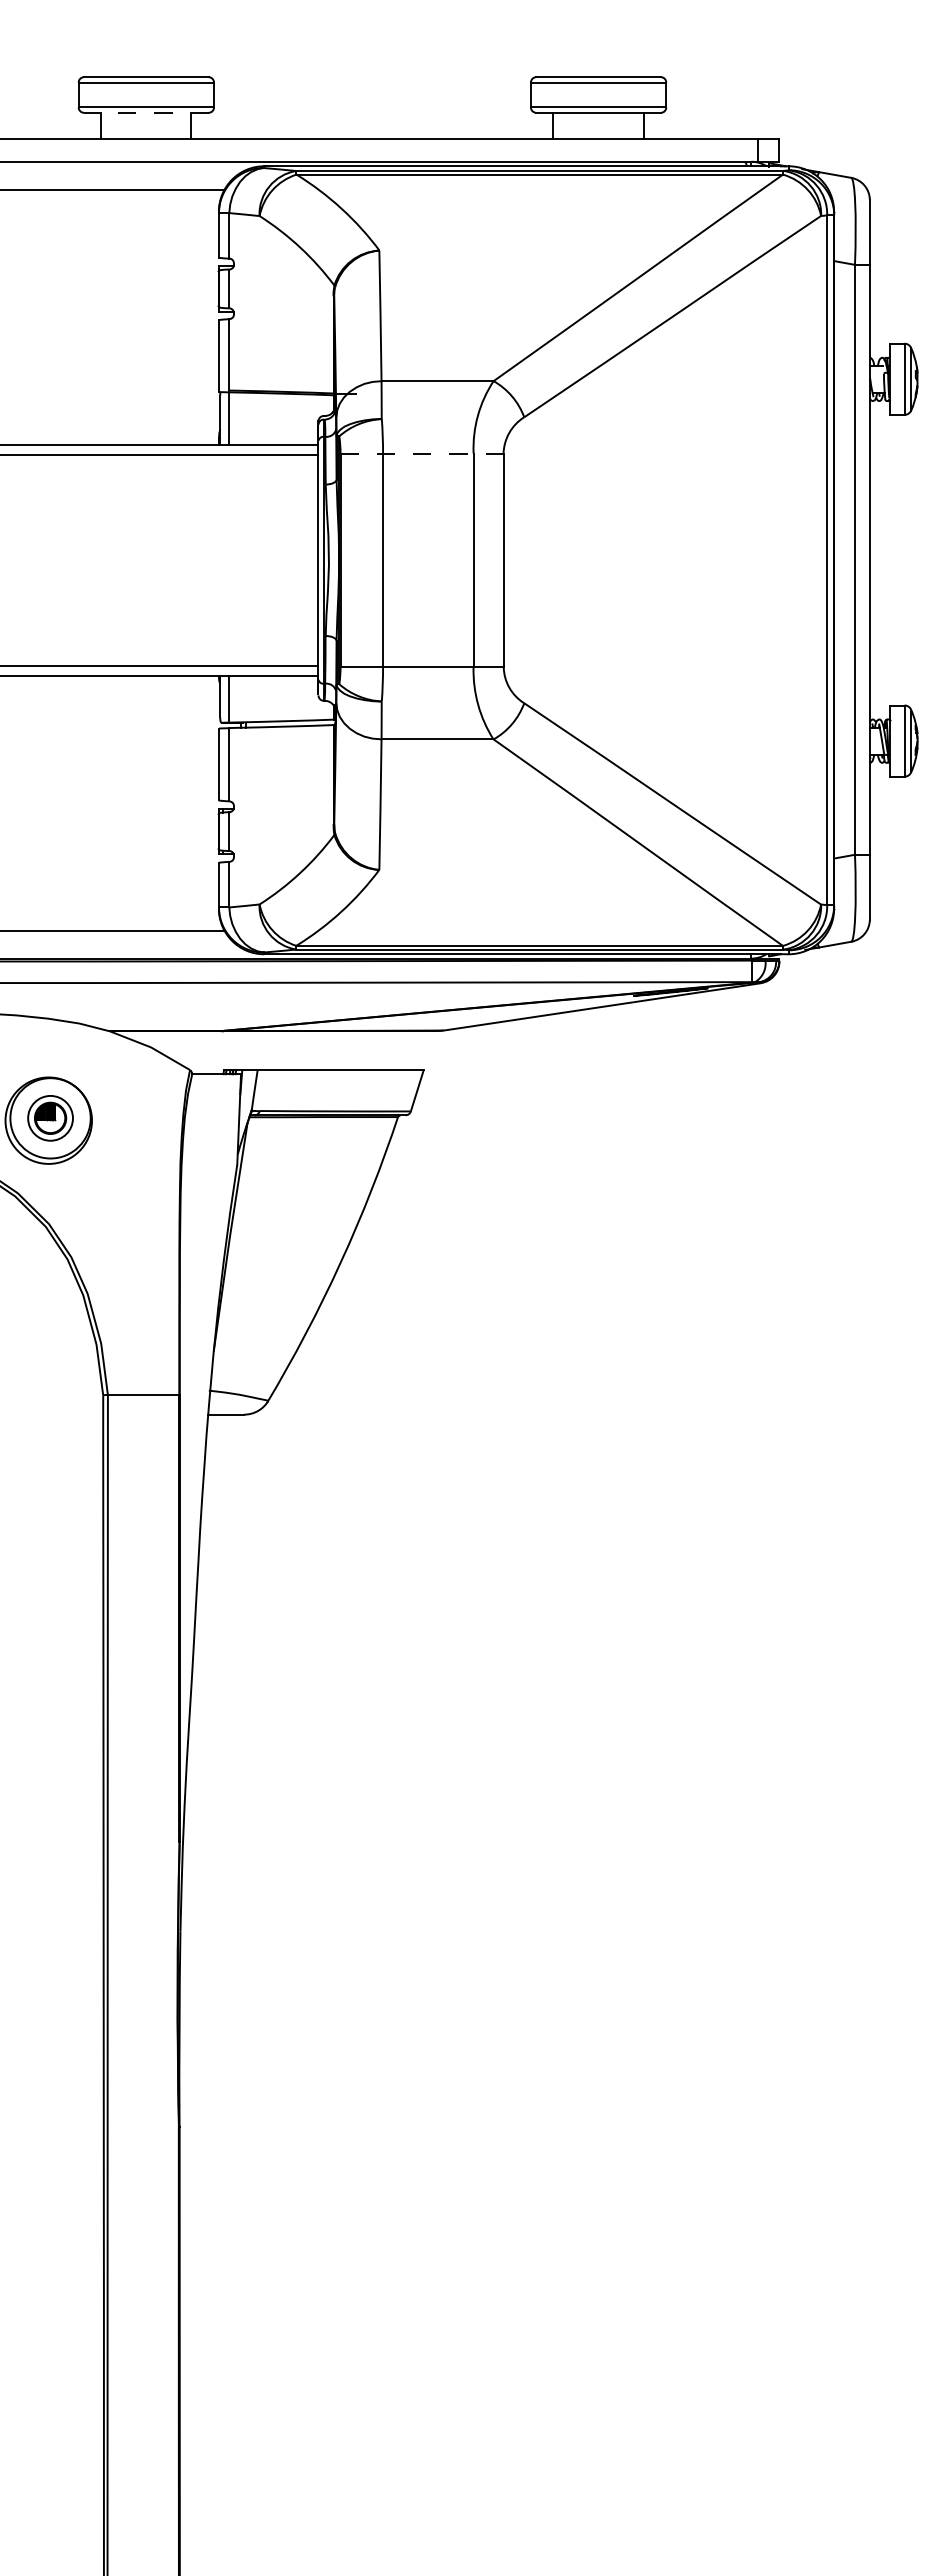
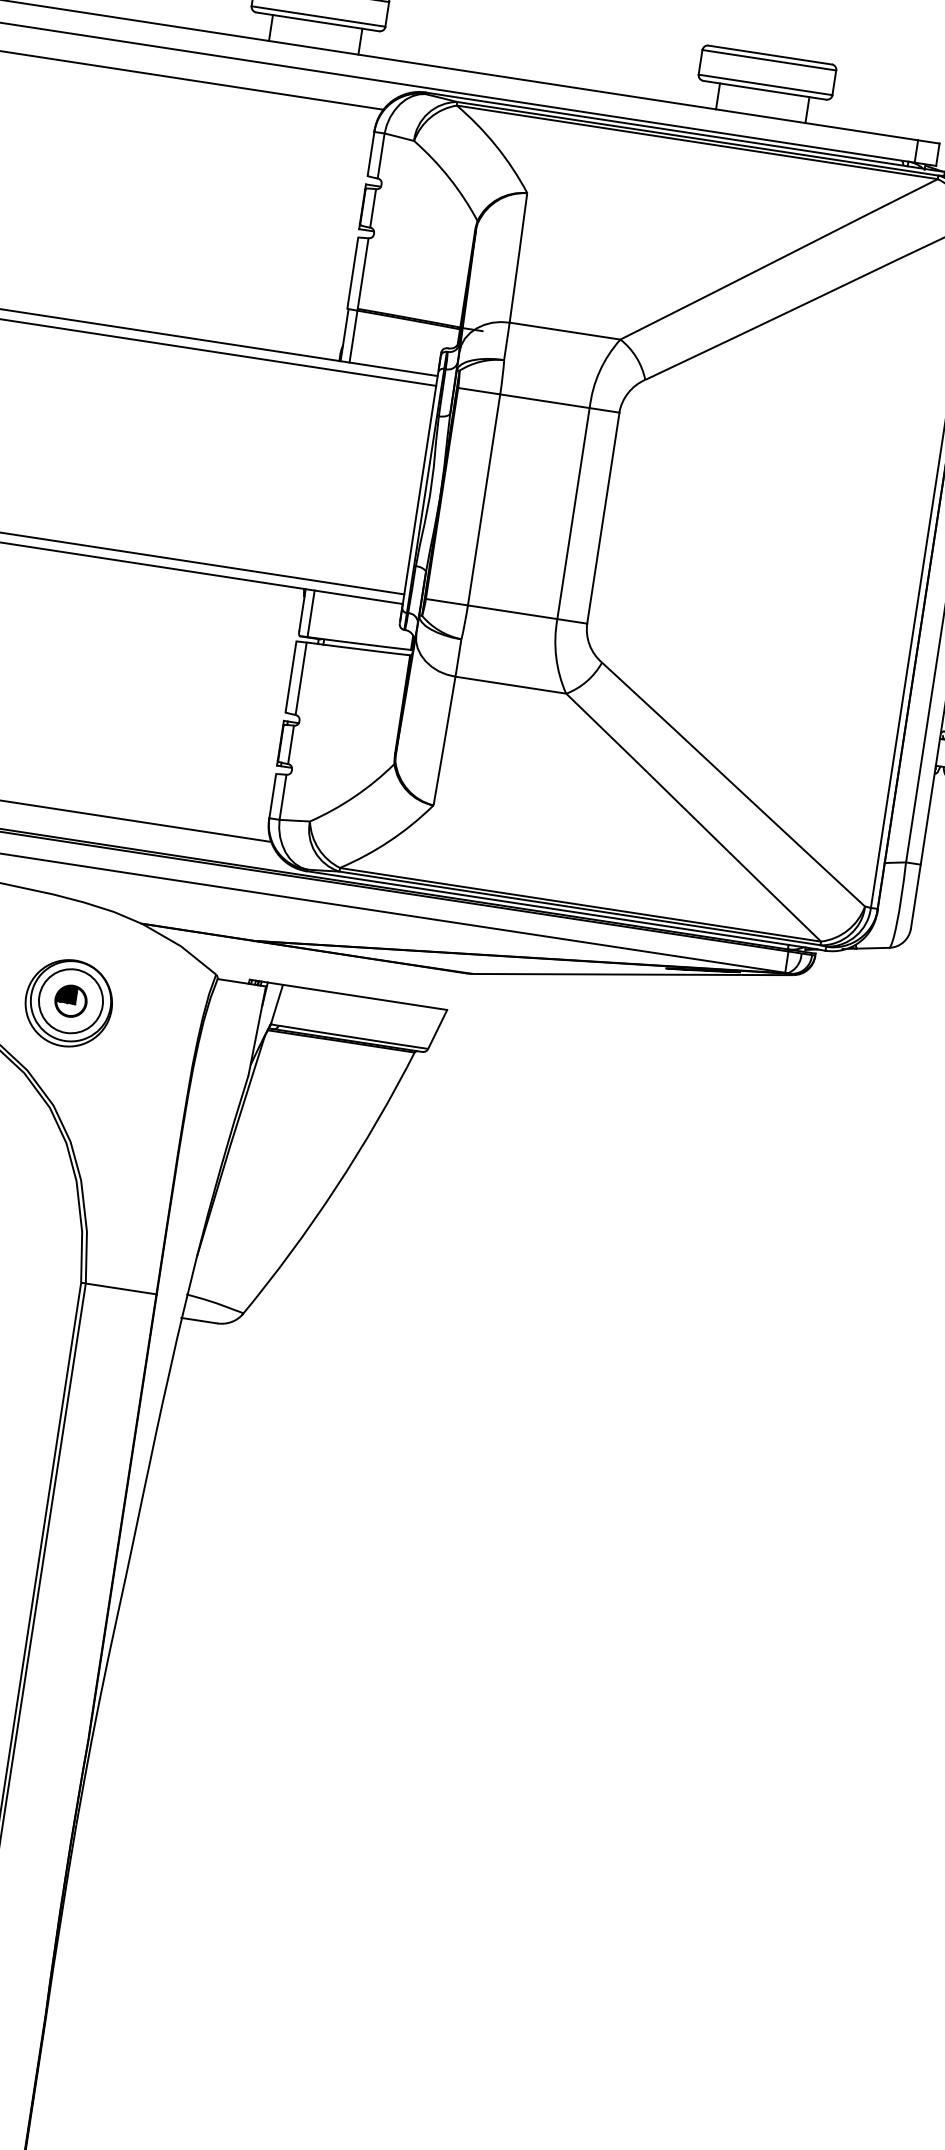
line: (145, 112) -> (316, 21), dashed -> solid
line: (422, 453) -> (539, 400), dashed -> solid
circle: (50, 1118) -> (70, 1001), size x1.43

